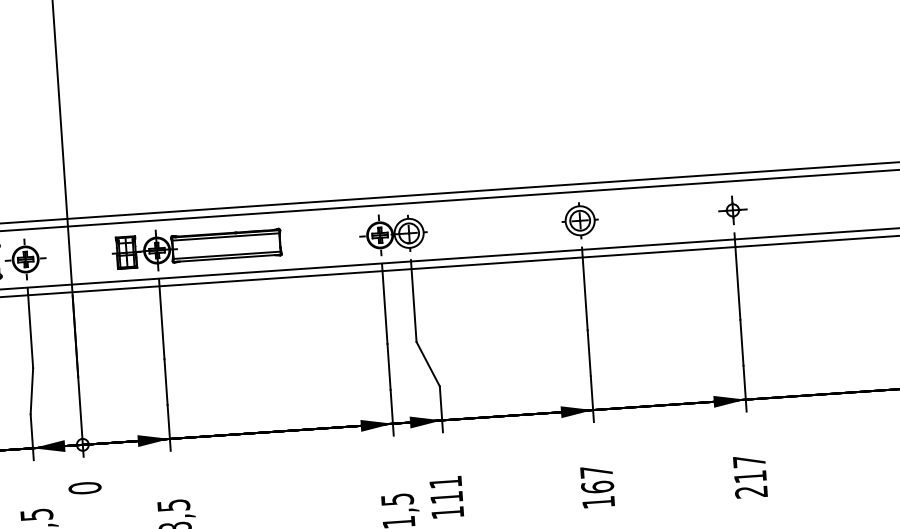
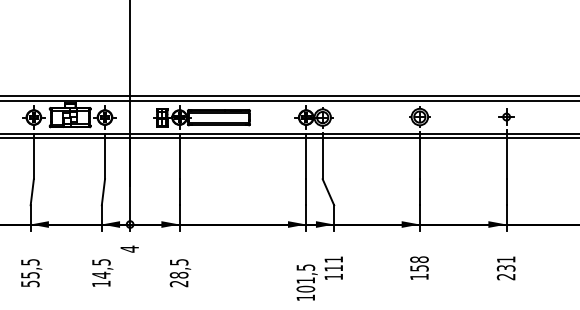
text: (748, 468) -> (505, 263), 217 -> 231
text: (597, 478) -> (419, 263), 167 -> 158
text: (84, 487) -> (129, 248), 0 -> 4

